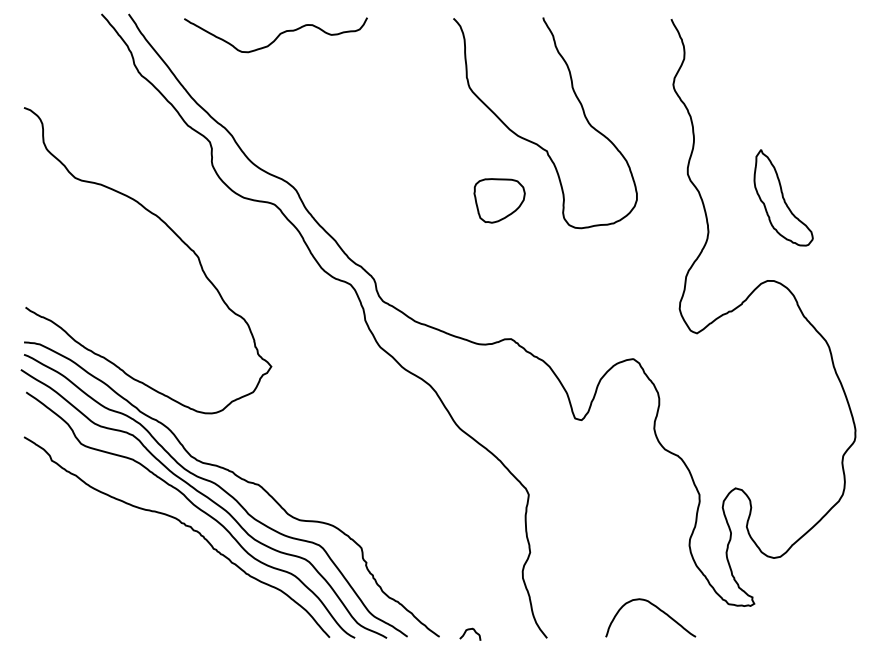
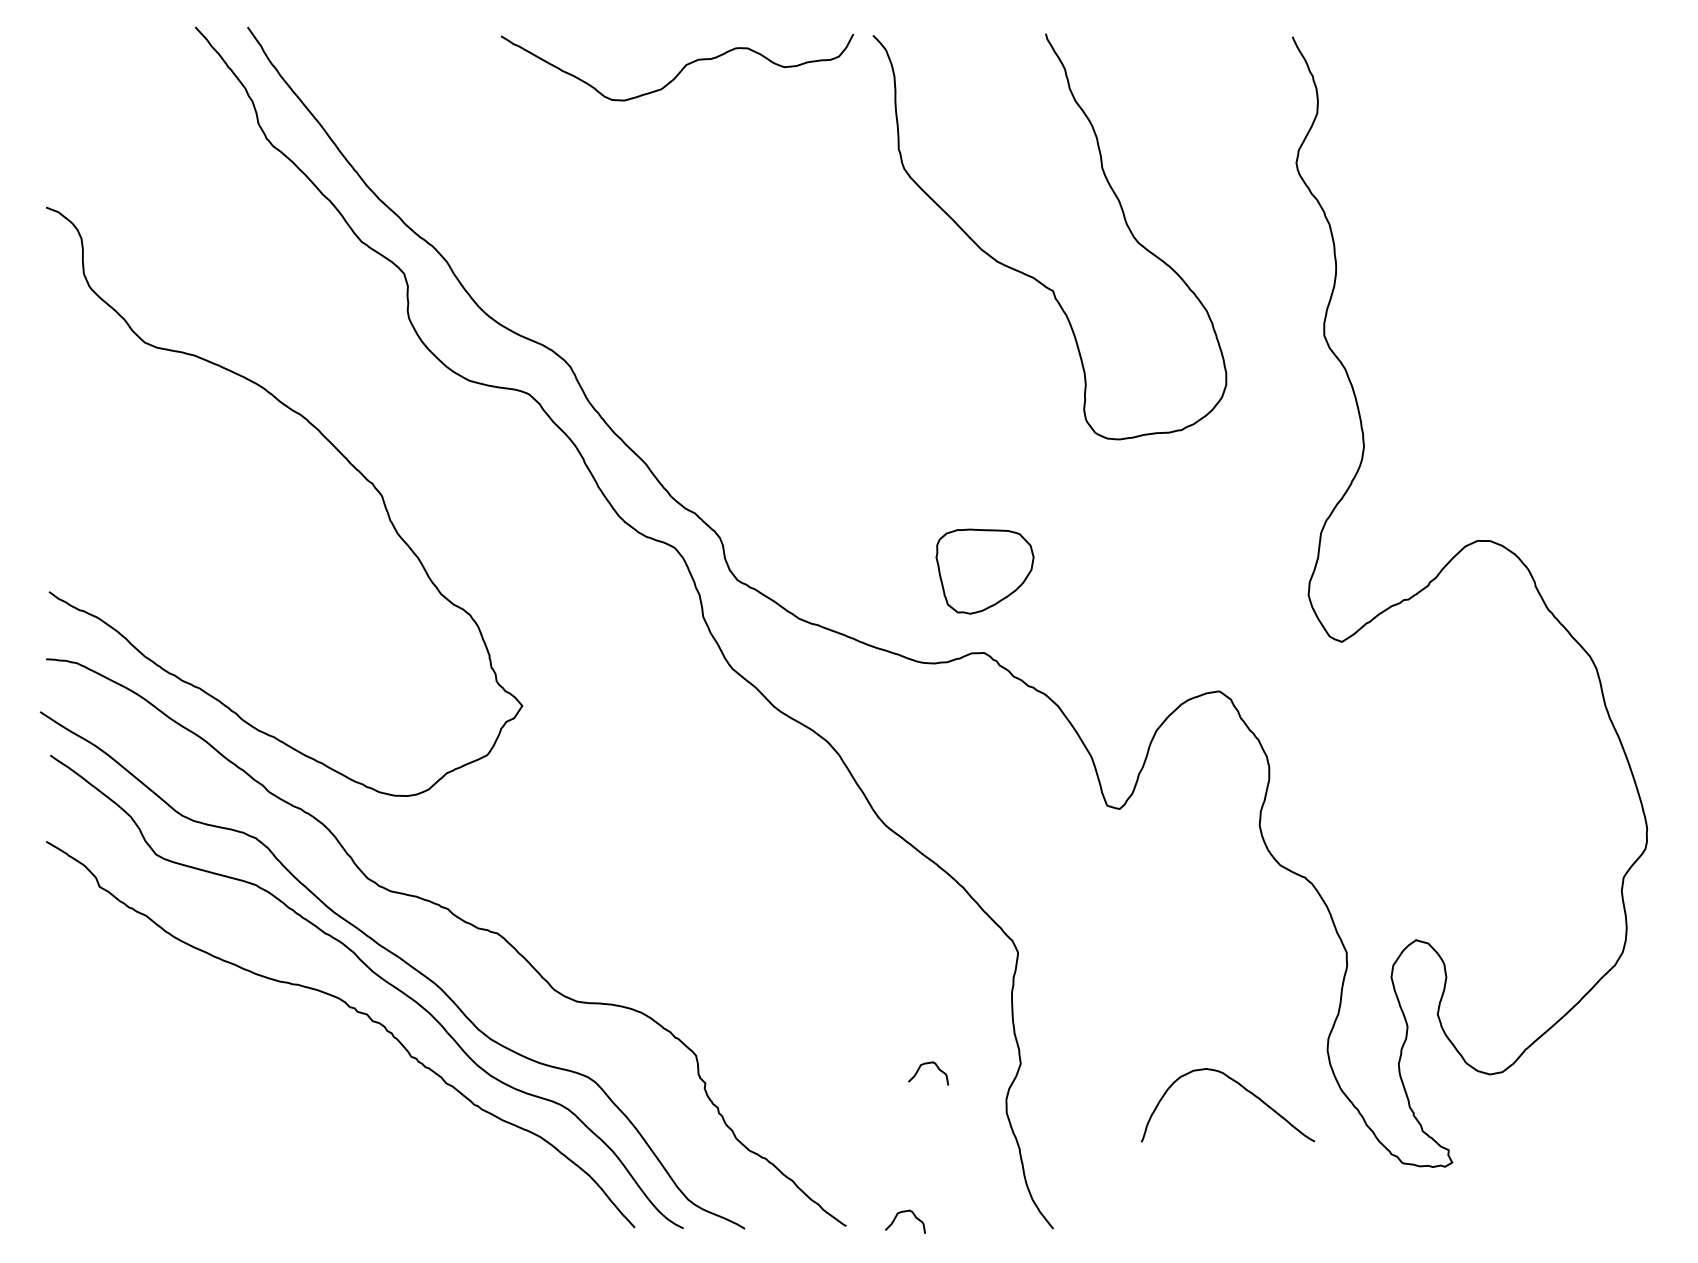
curve: (276, 36) -> (678, 70), moved
part: (783, 197) -> (1508, 380), removed
part: (499, 200) -> (984, 570), moved
curve: (221, 489) -> (426, 942), removed
curve: (481, 553) -> (926, 1065), added
curve: (656, 608) -> (1238, 1086), moved

